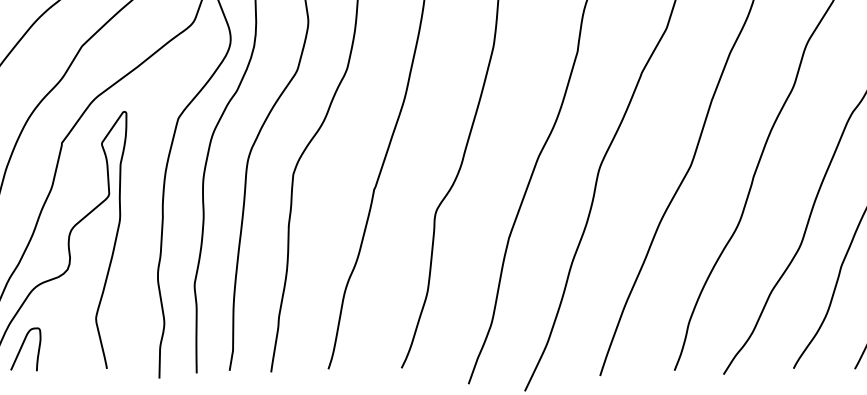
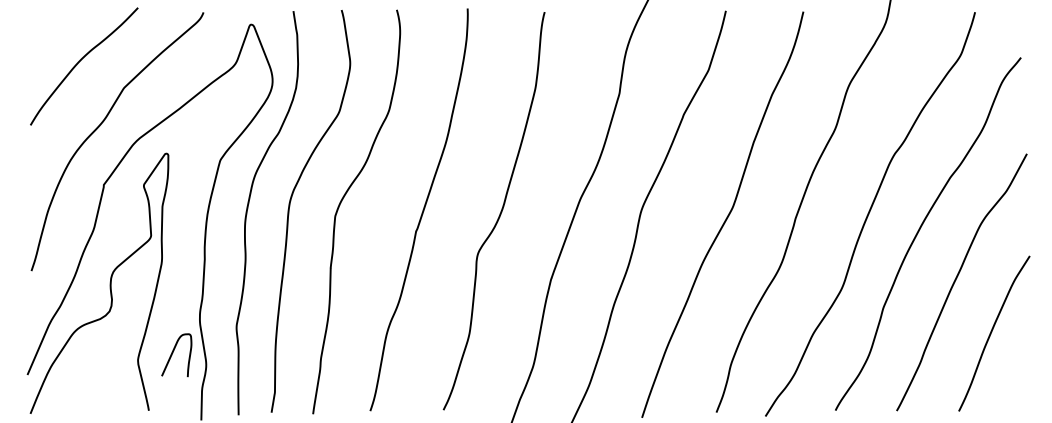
curve: (22, 347) -> (173, 353), moved

